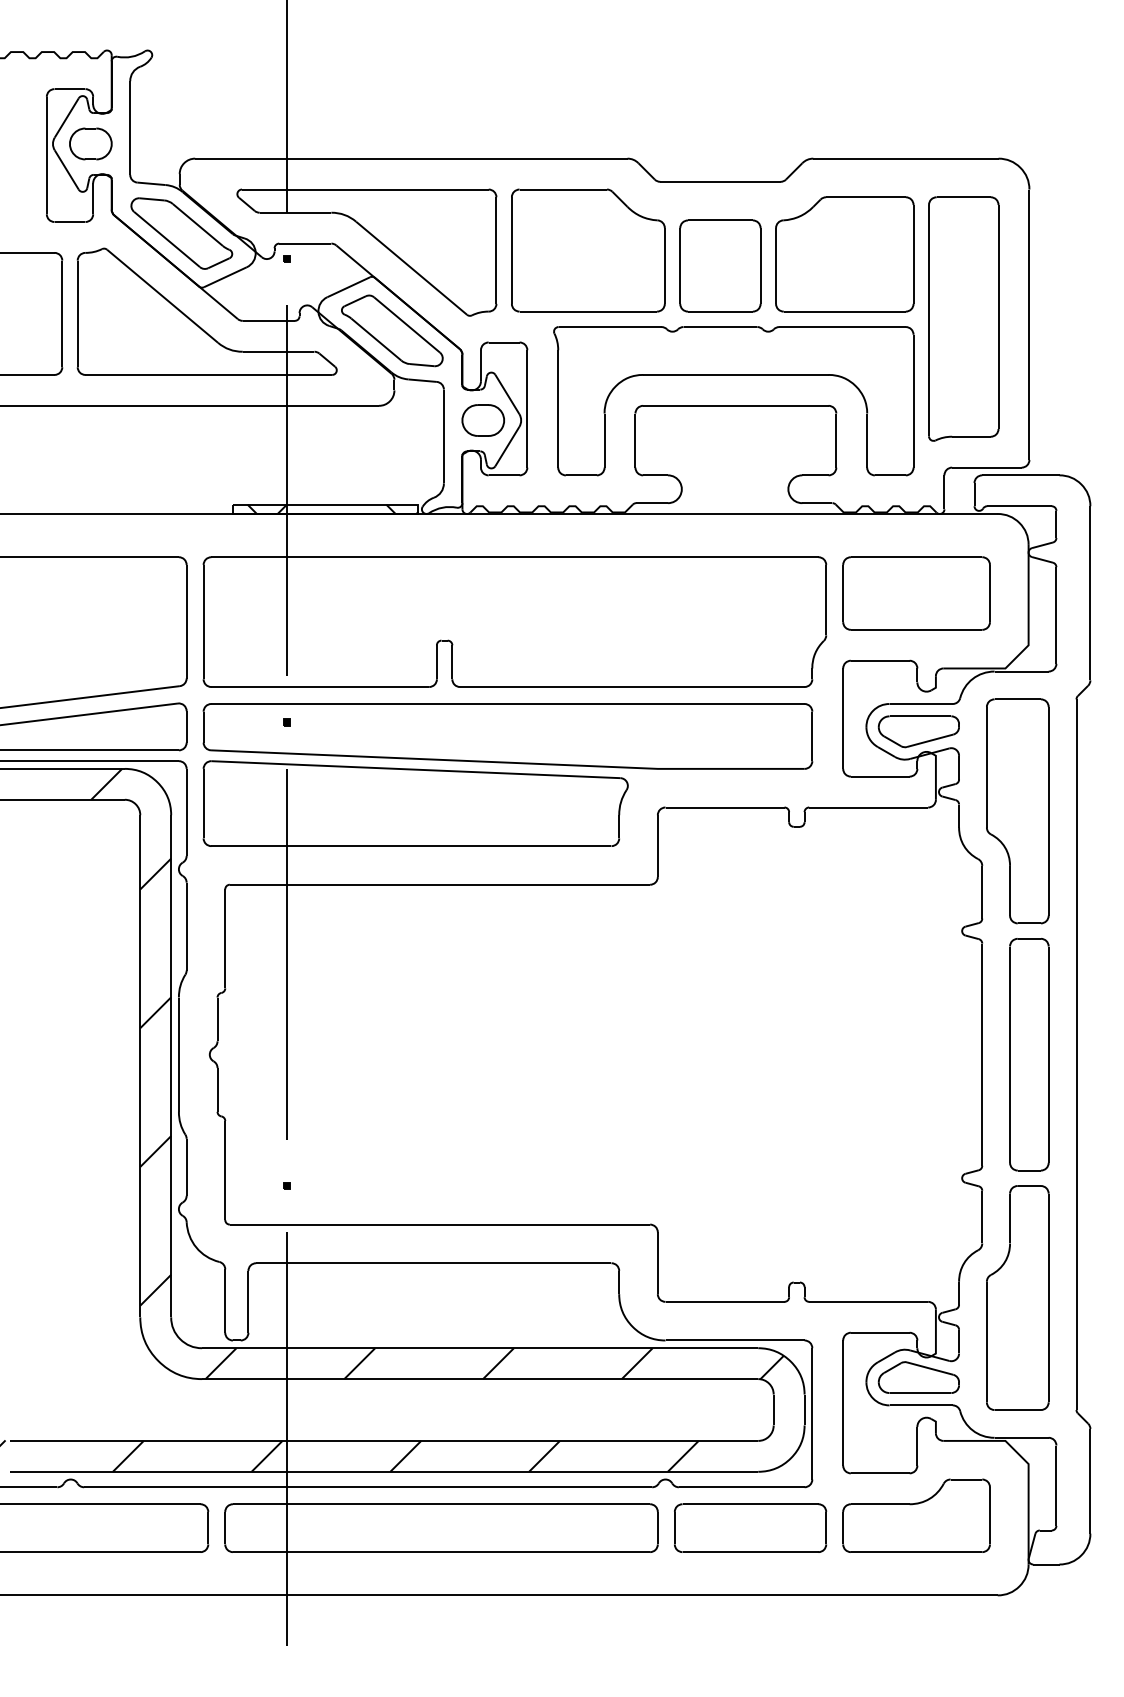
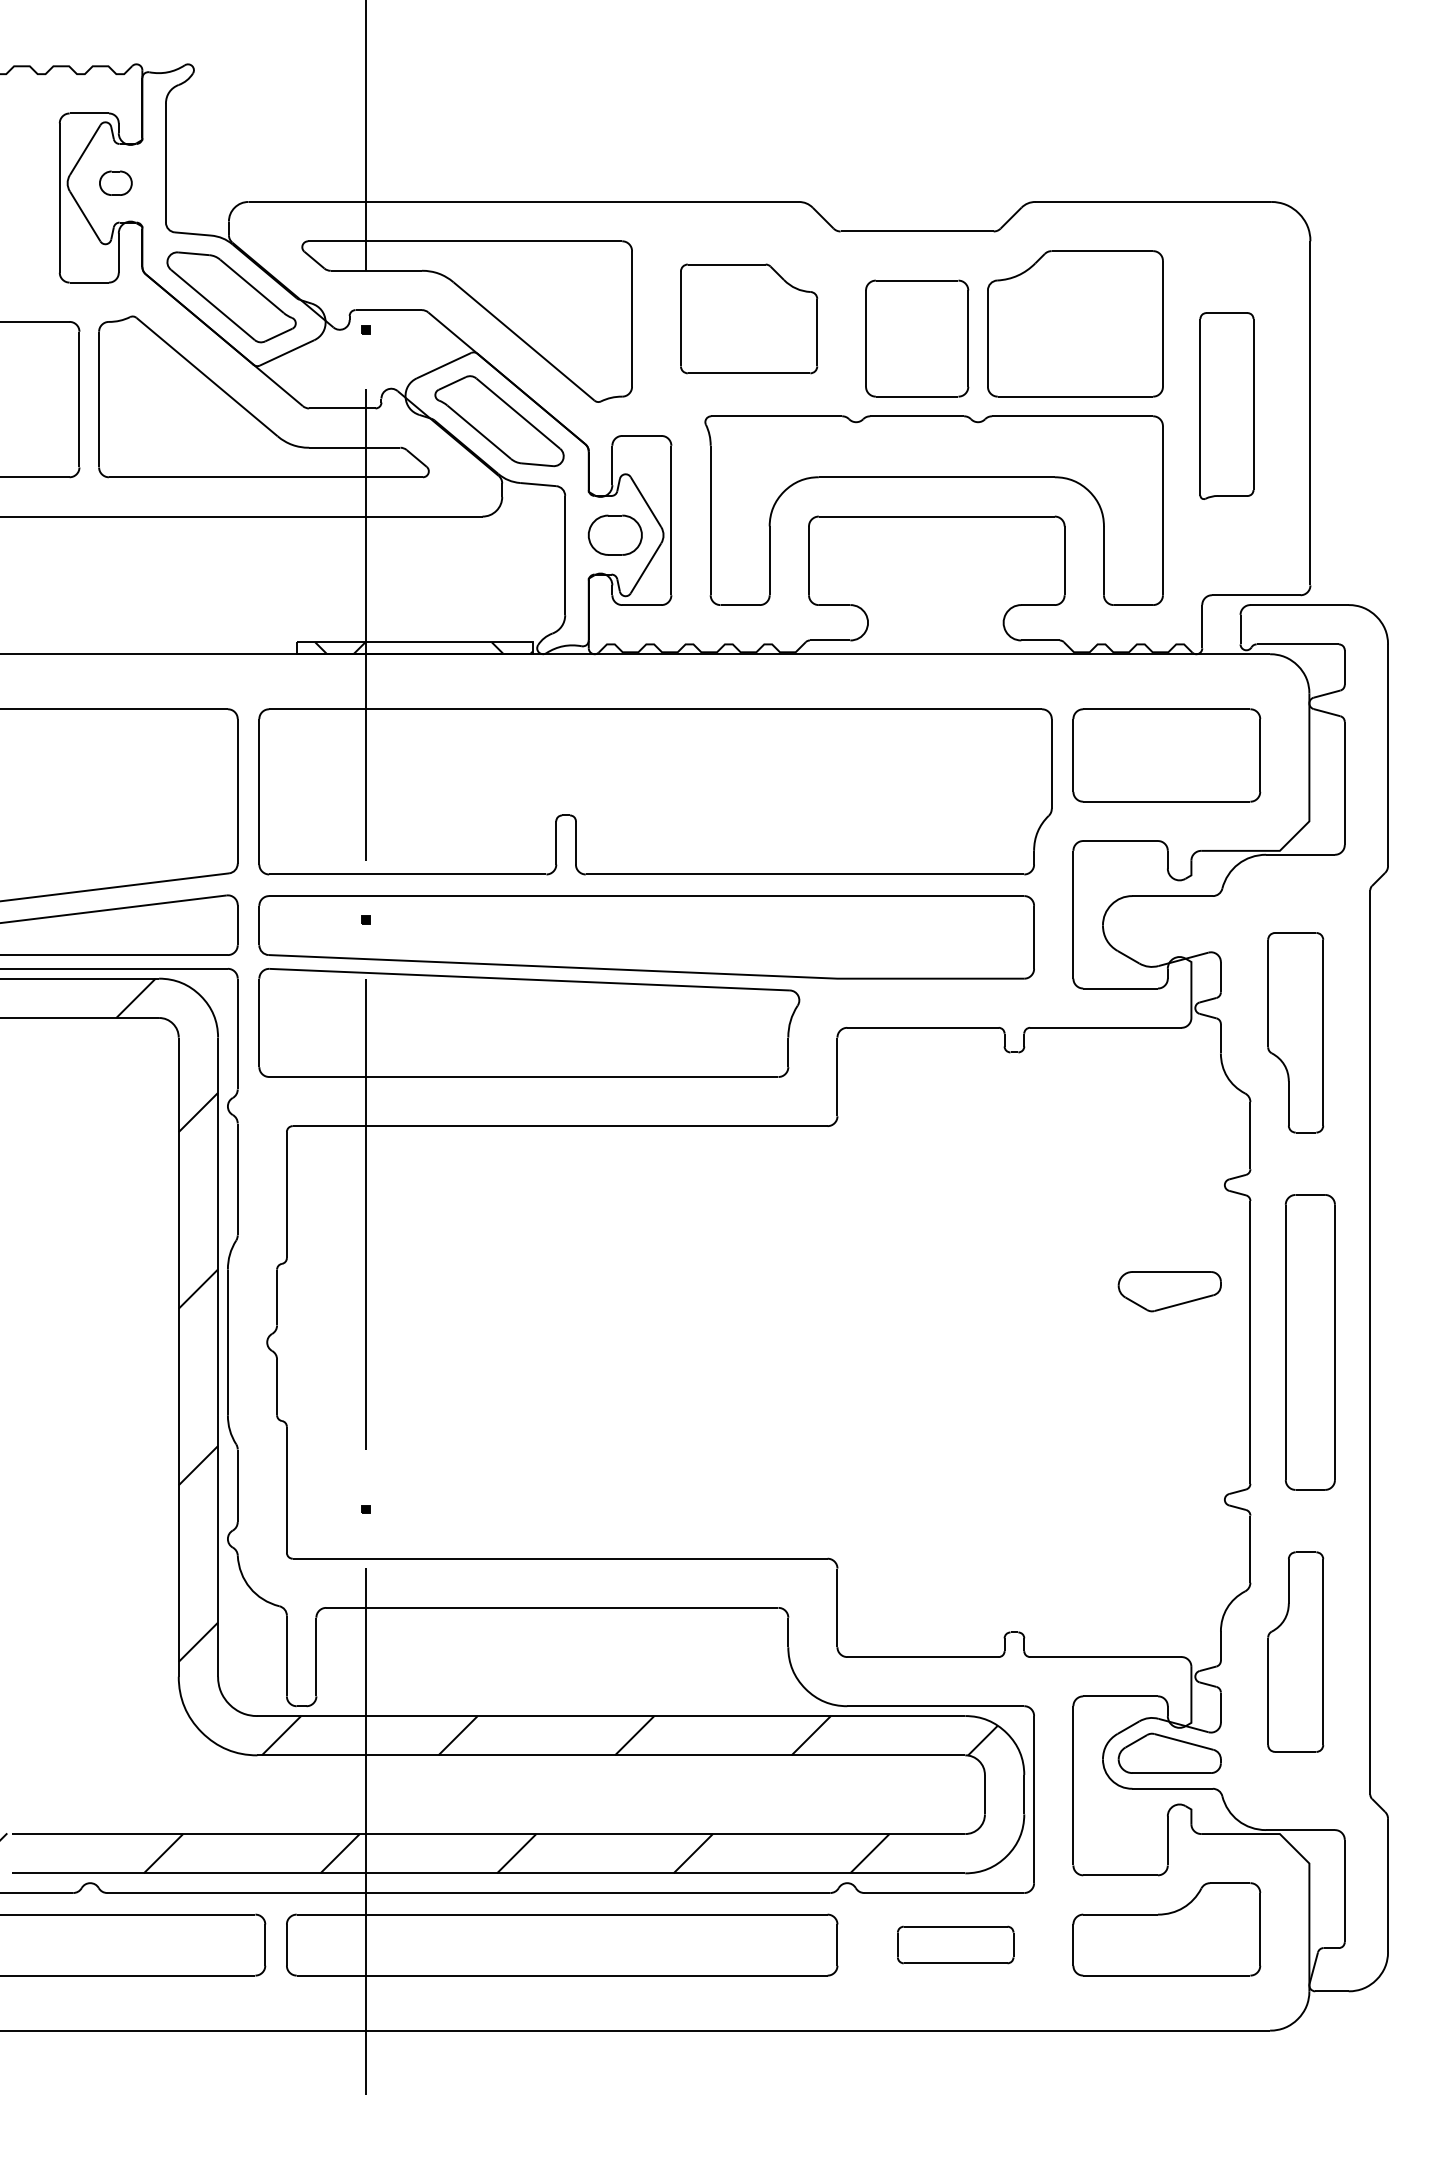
part: (90, 143) -> (115, 182), size x0.6
part: (588, 250) -> (749, 318), size x0.7
part: (963, 318) -> (1226, 405), size x0.6
part: (918, 731) -> (1169, 1291), moved
part: (1017, 811) -> (1295, 1032), size x0.7
part: (1017, 1297) -> (1295, 1651), size x0.7
part: (750, 1527) -> (955, 1944), size x0.6

